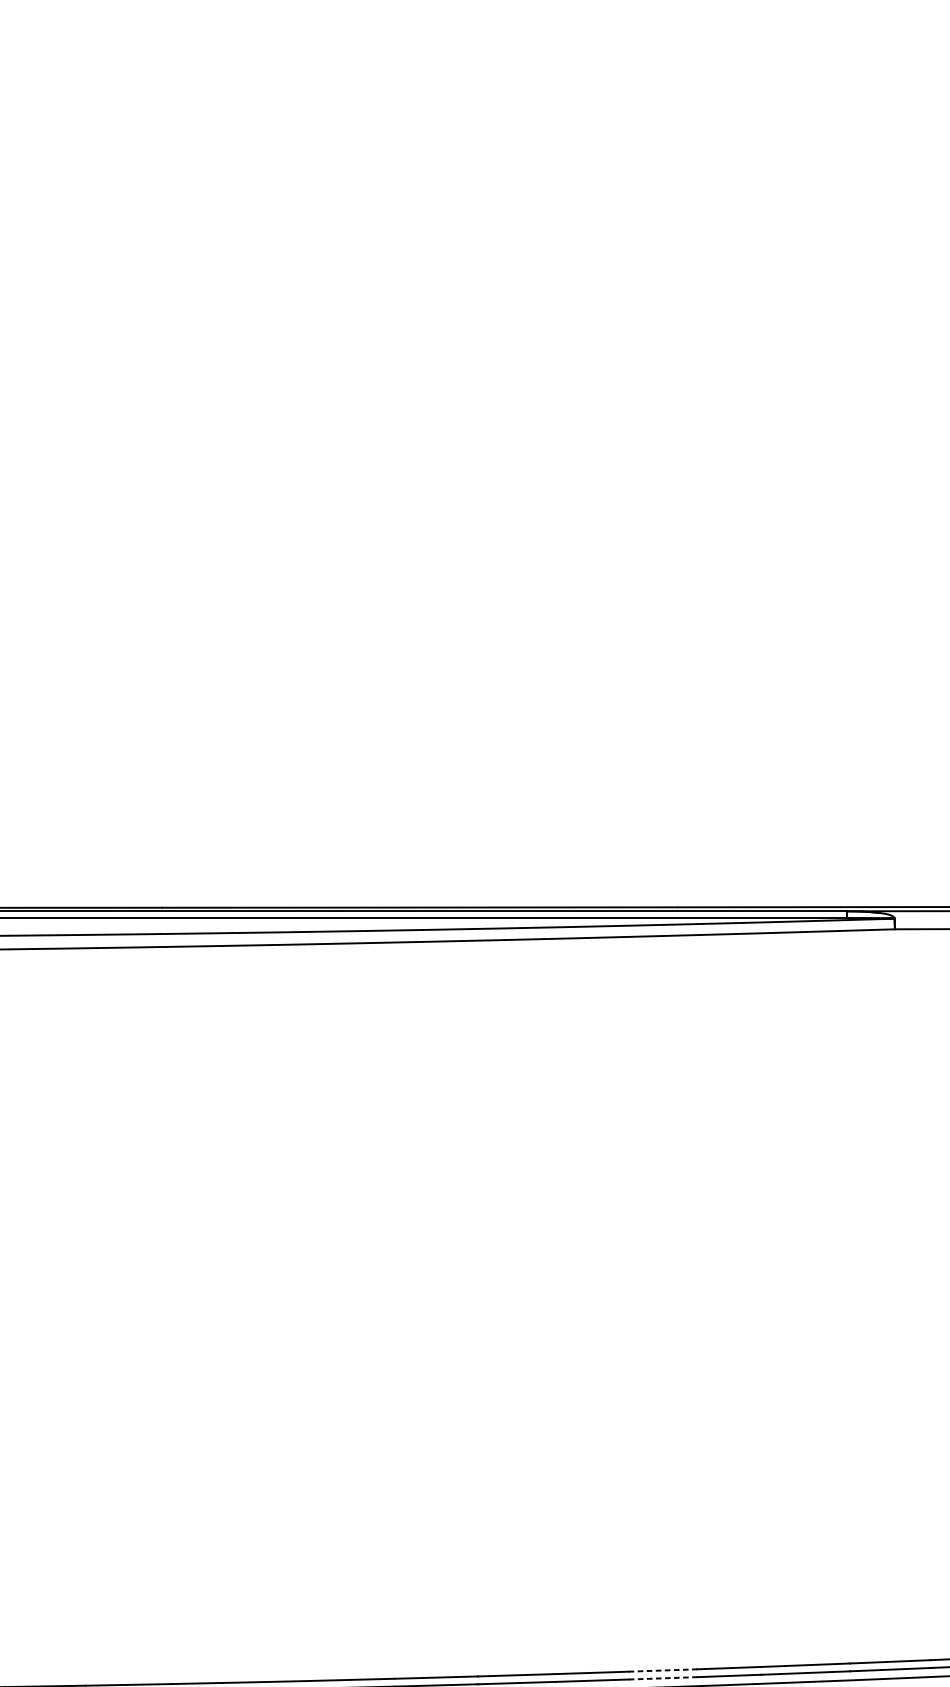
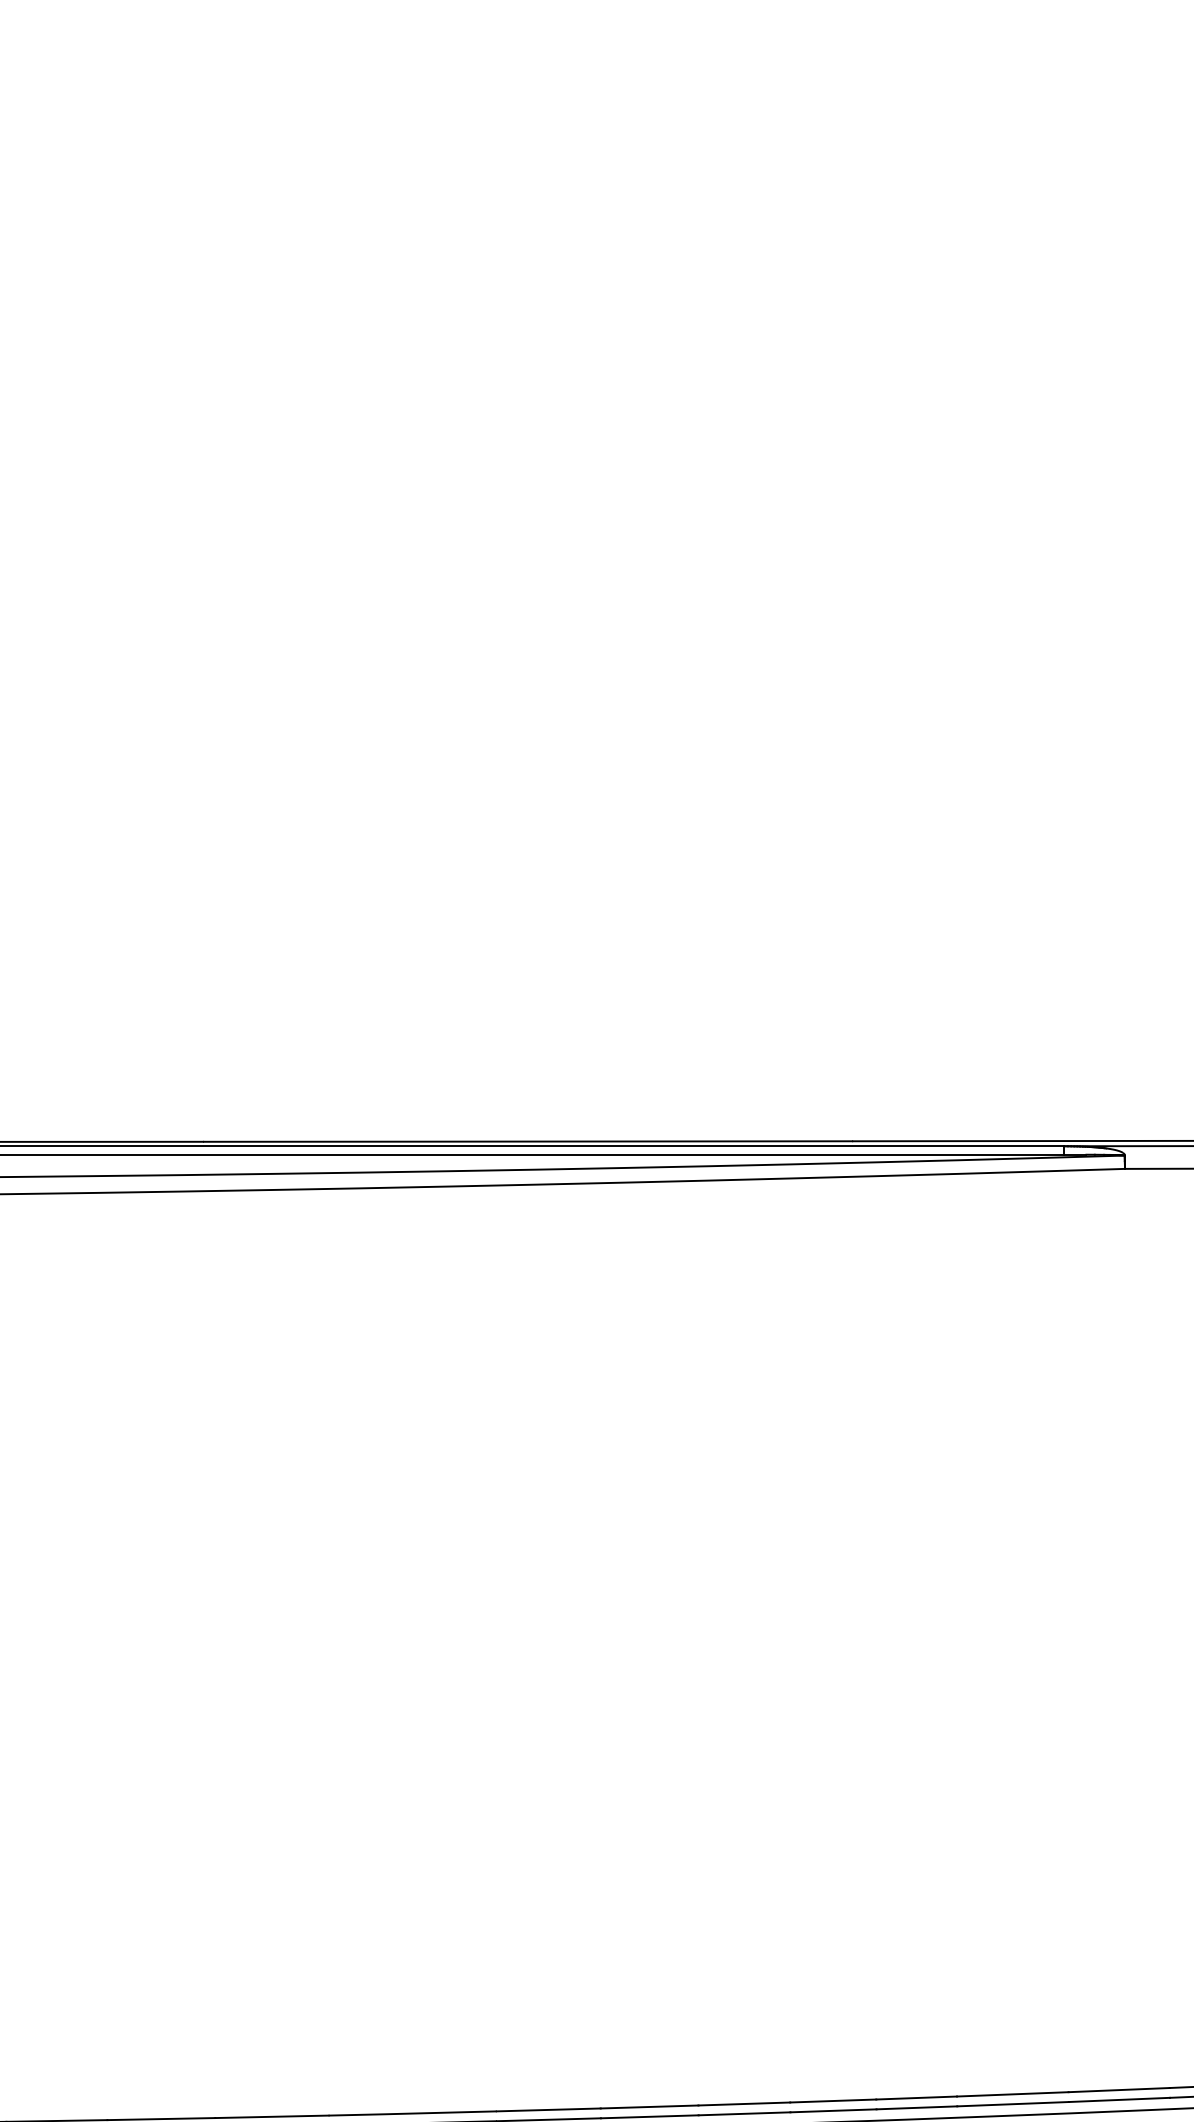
line: (663, 1670) -> (833, 2100), dashed -> solid
line: (663, 1678) -> (833, 2110), dashed -> solid

